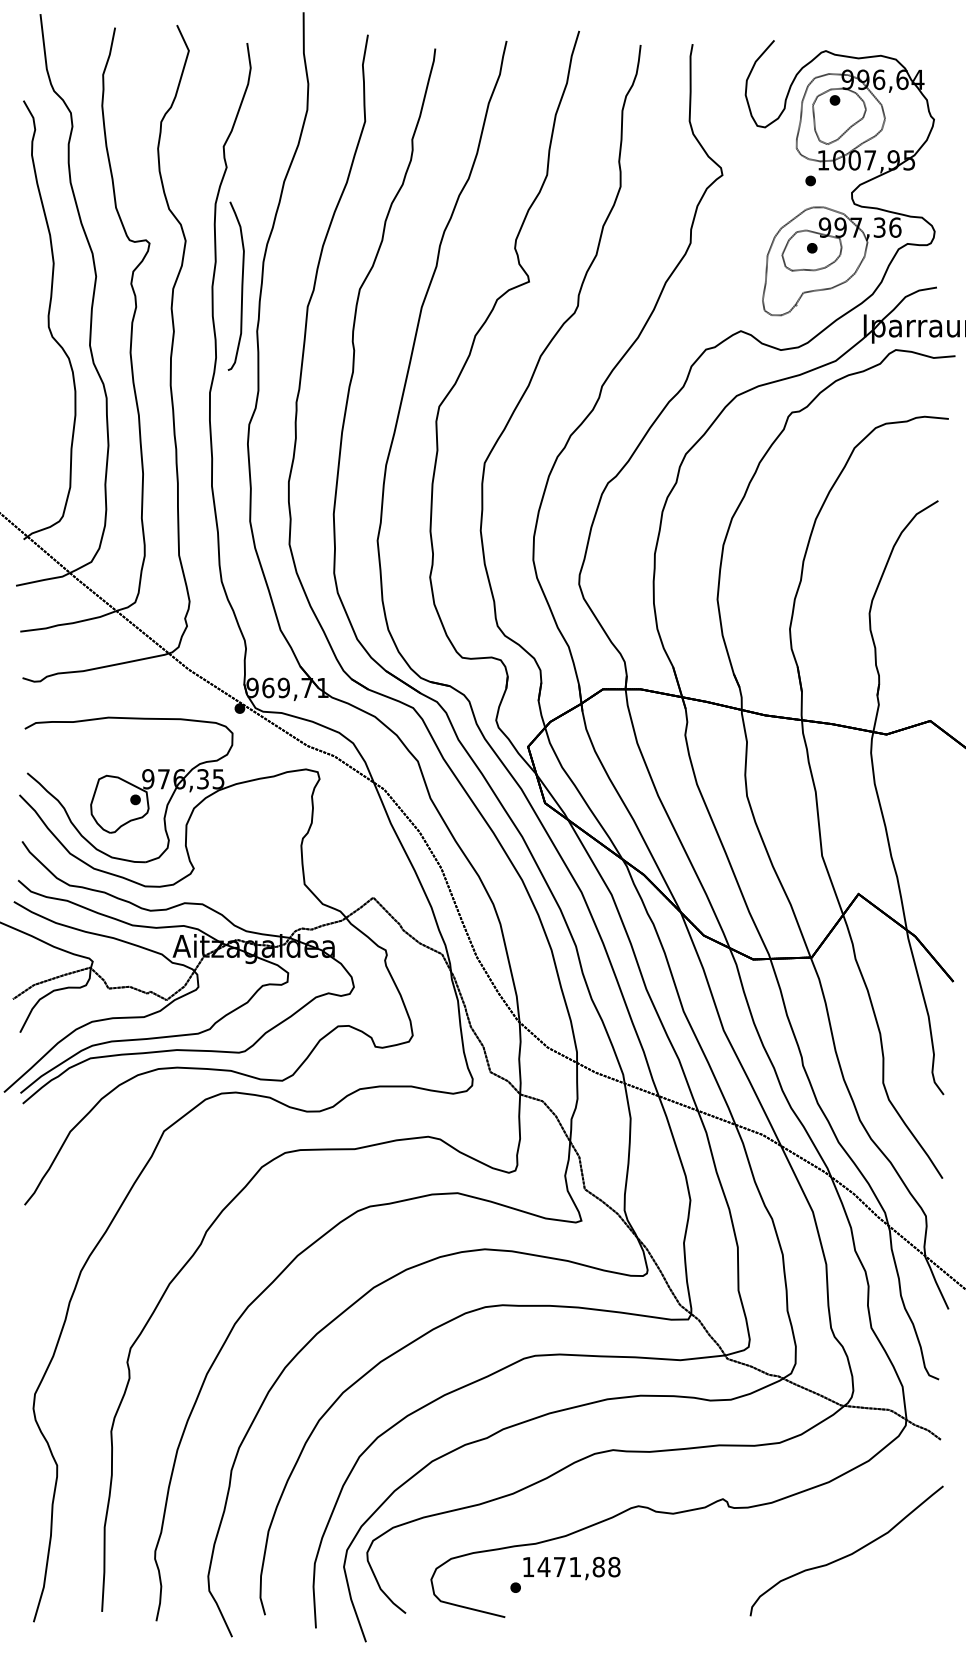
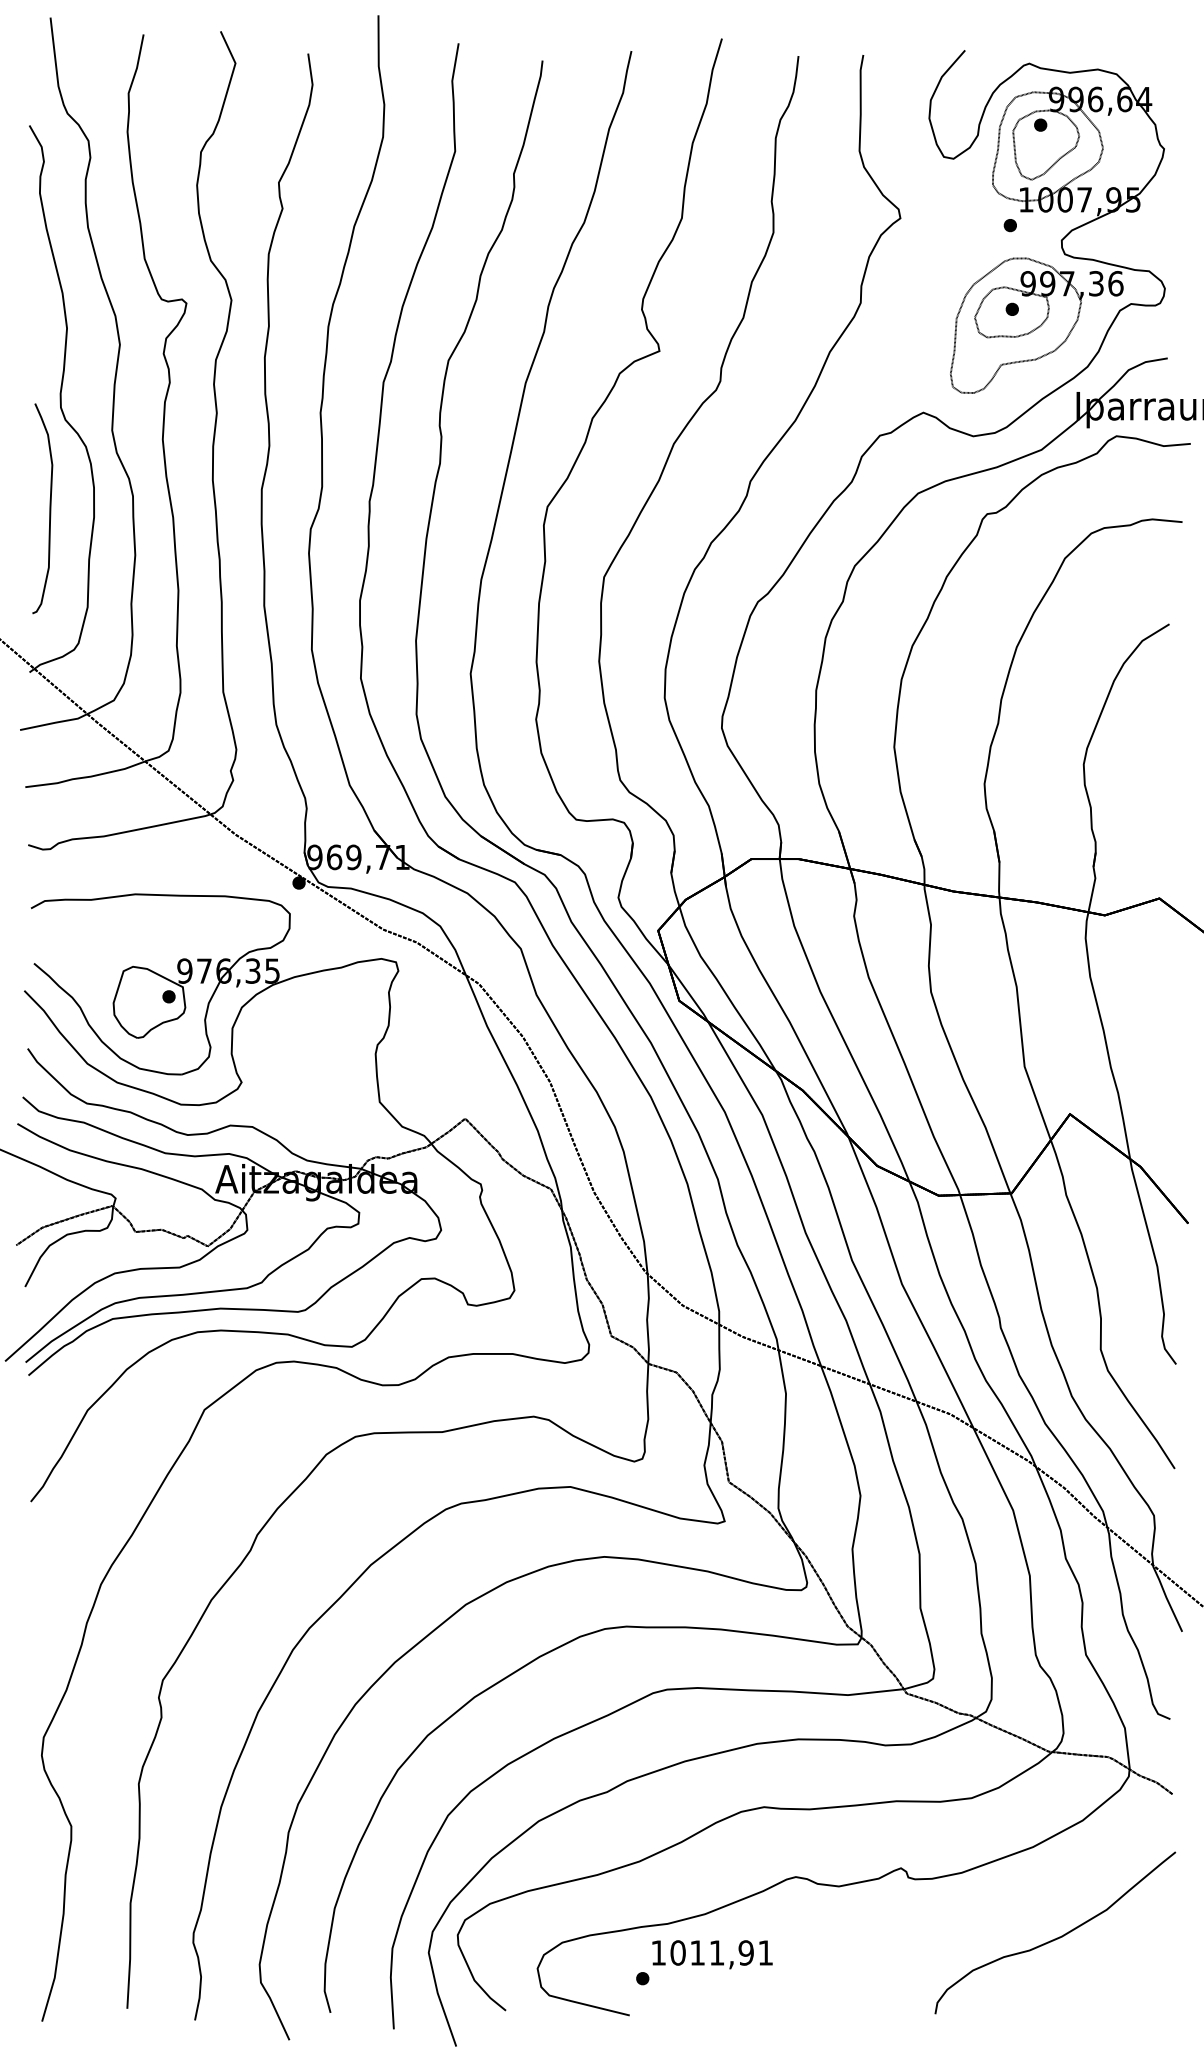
part: (235, 285) -> (41, 507), moved
text: (578, 1566) -> (721, 1952), 1471,88 -> 1011,91

